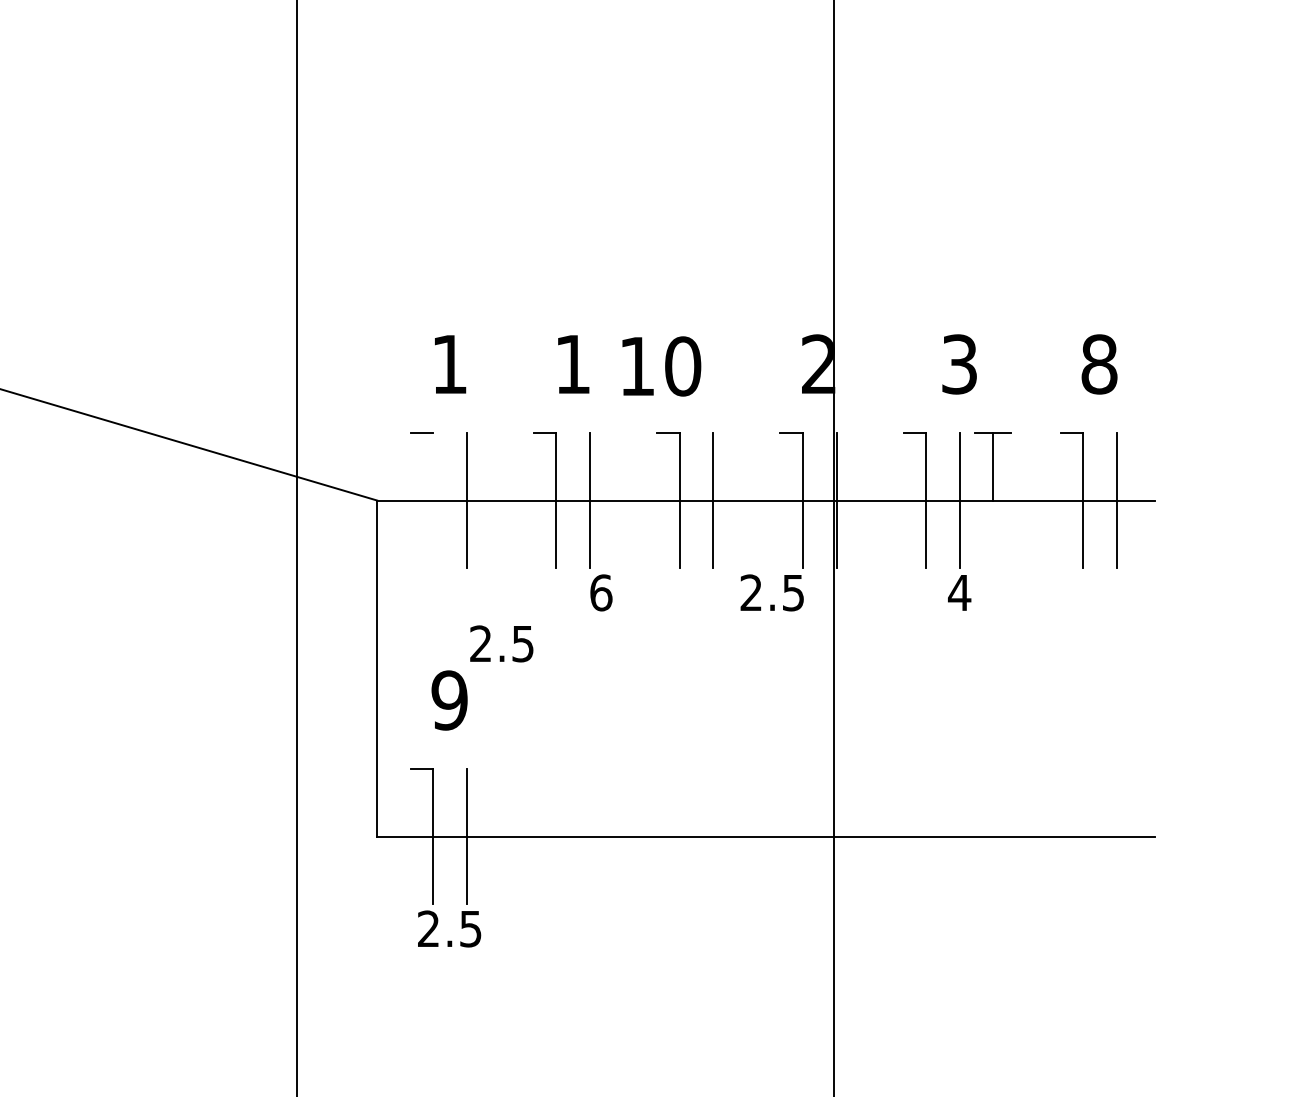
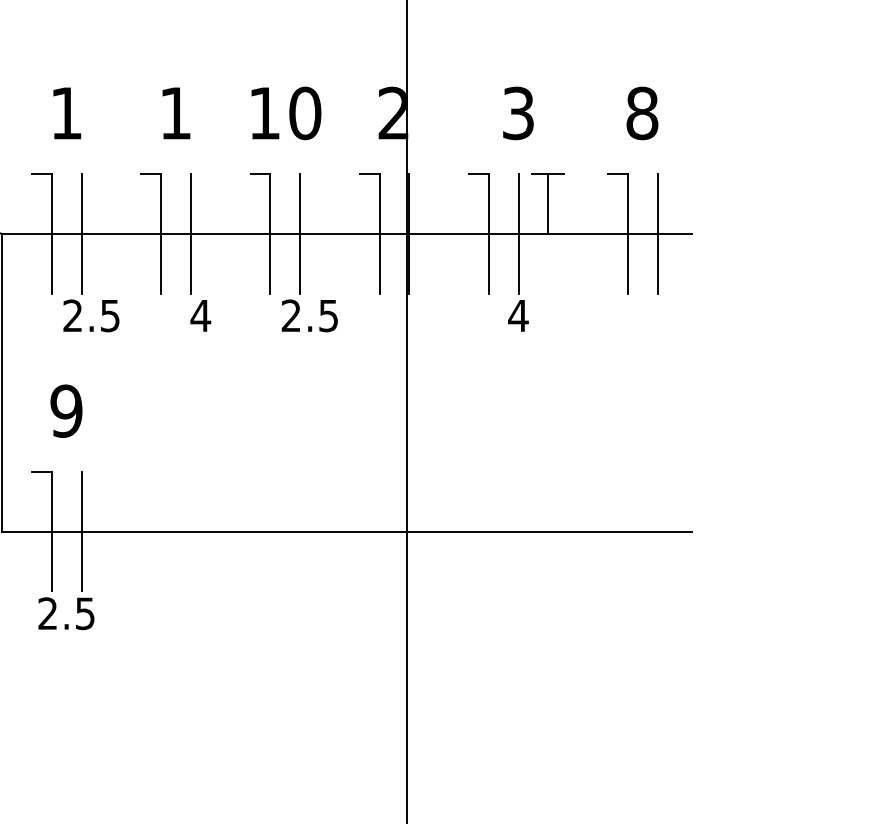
text: (661, 366) -> (286, 113), moved
line: (433, 500) -> (52, 233), added
text: (600, 592) -> (200, 315), 6 -> 4
text: (771, 592) -> (309, 315), moved
text: (501, 643) -> (91, 315), moved

